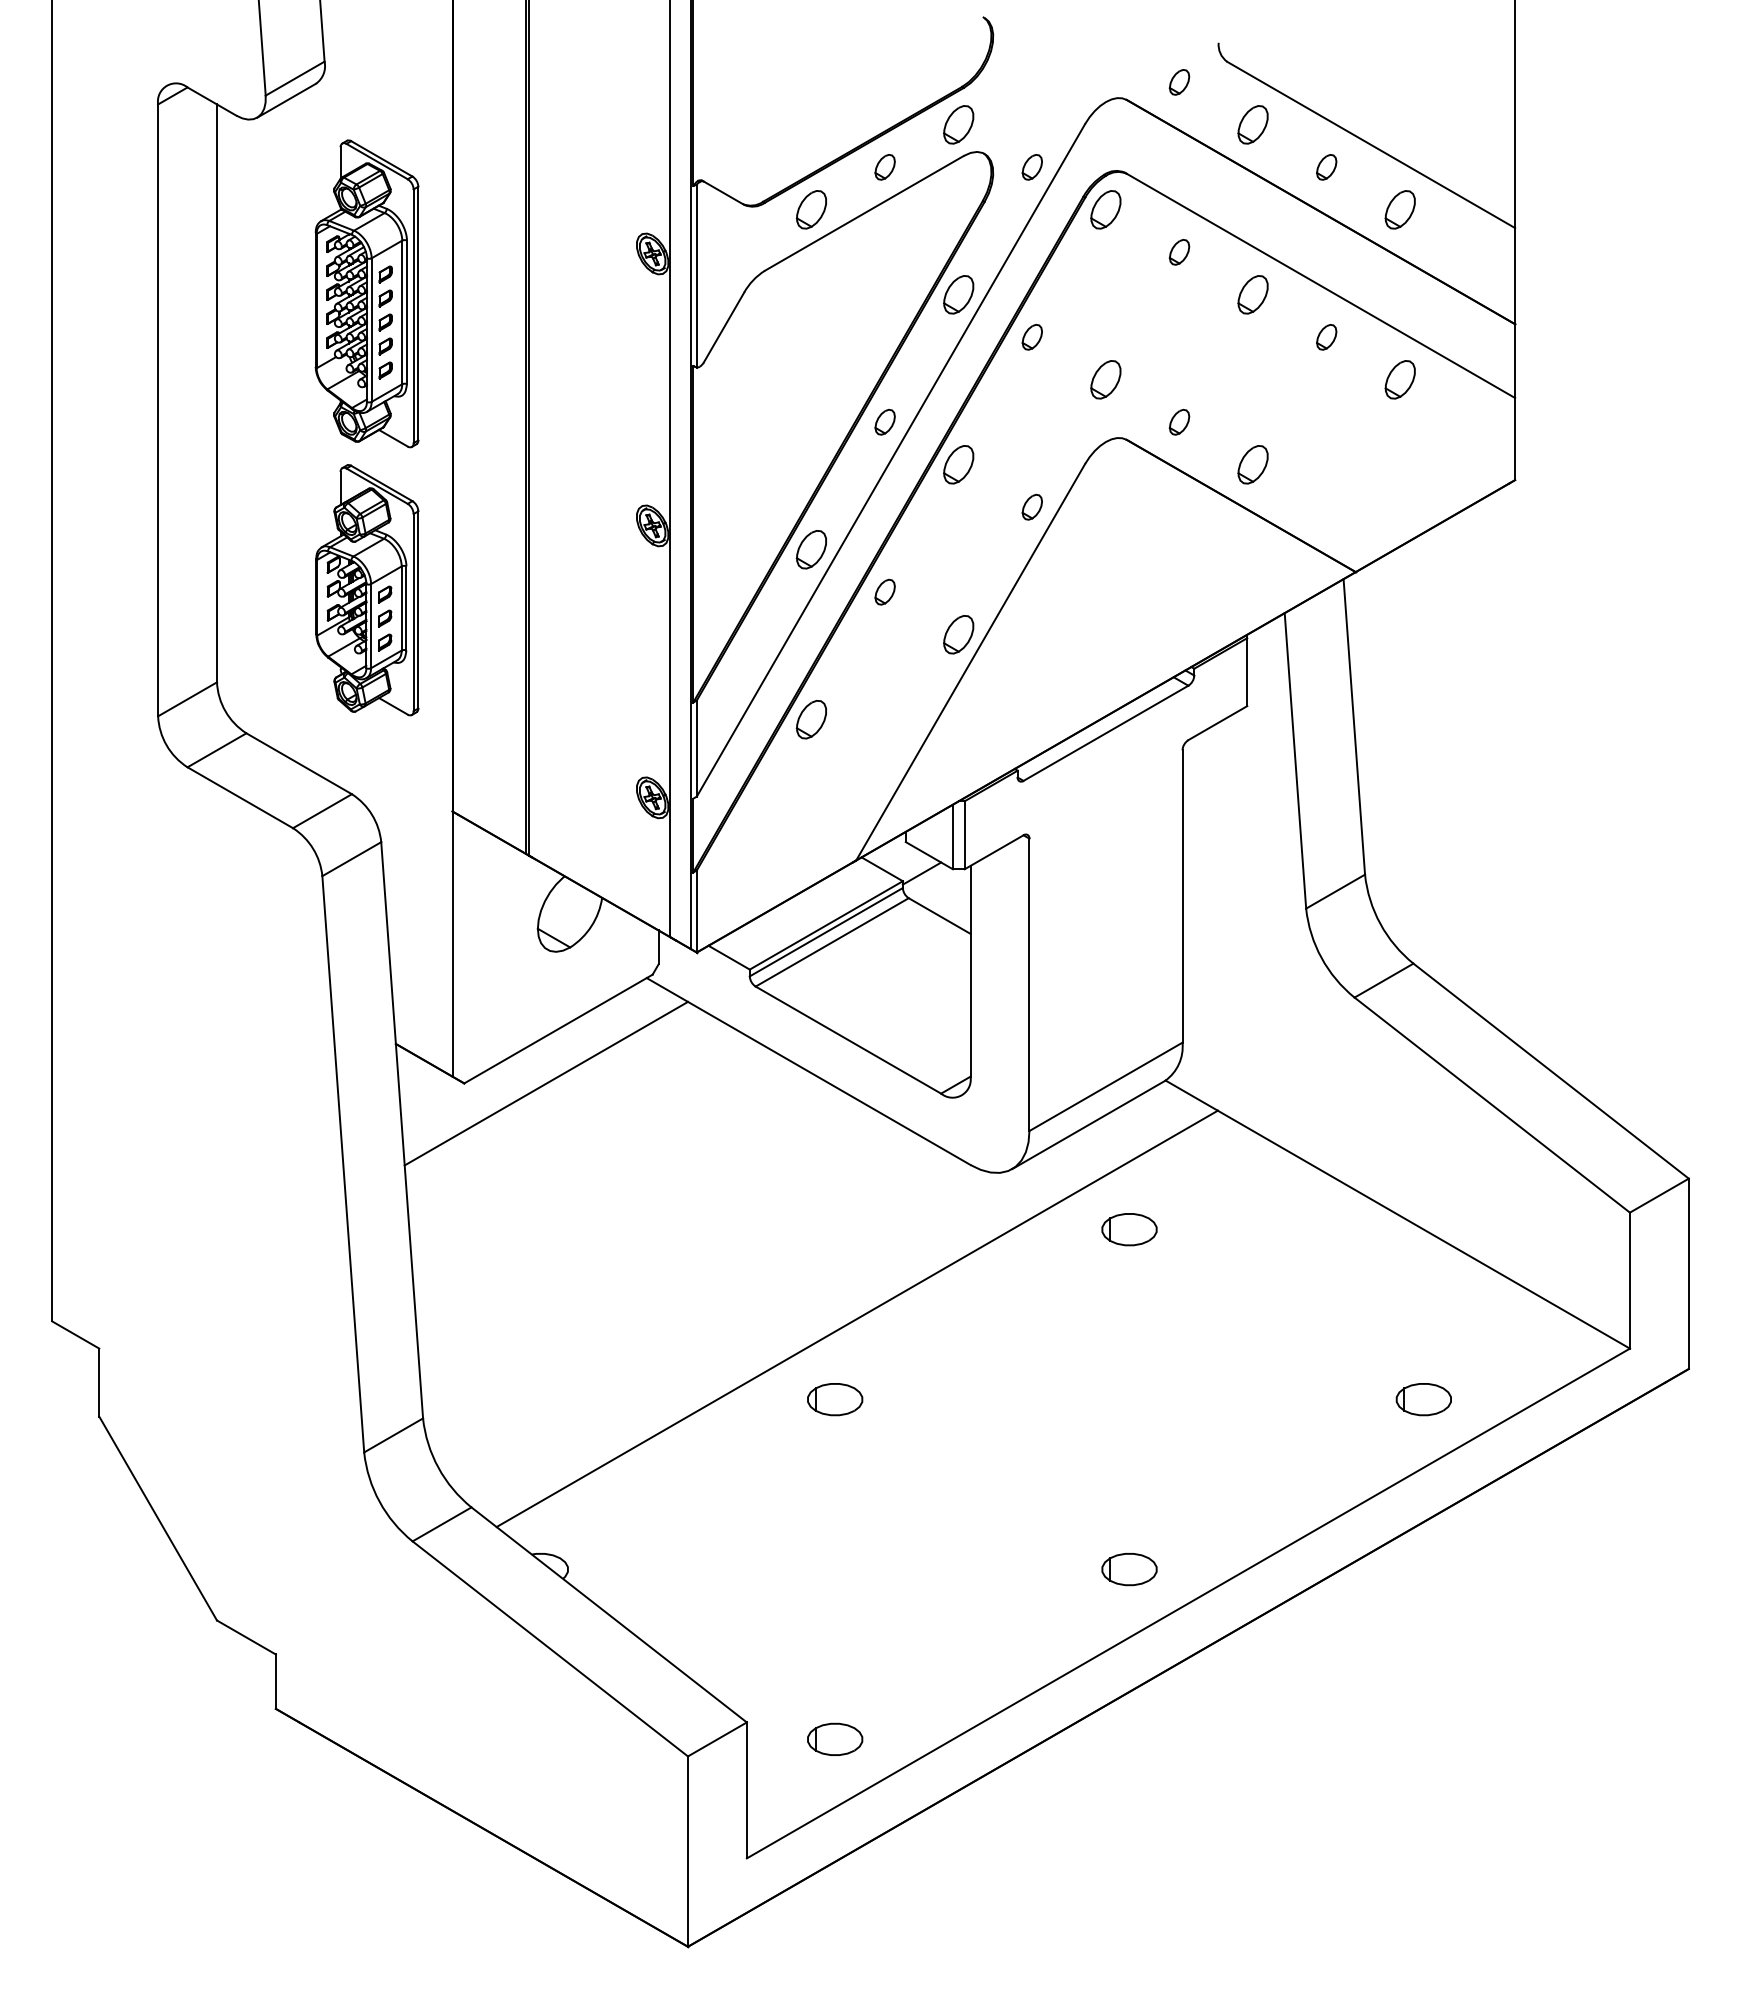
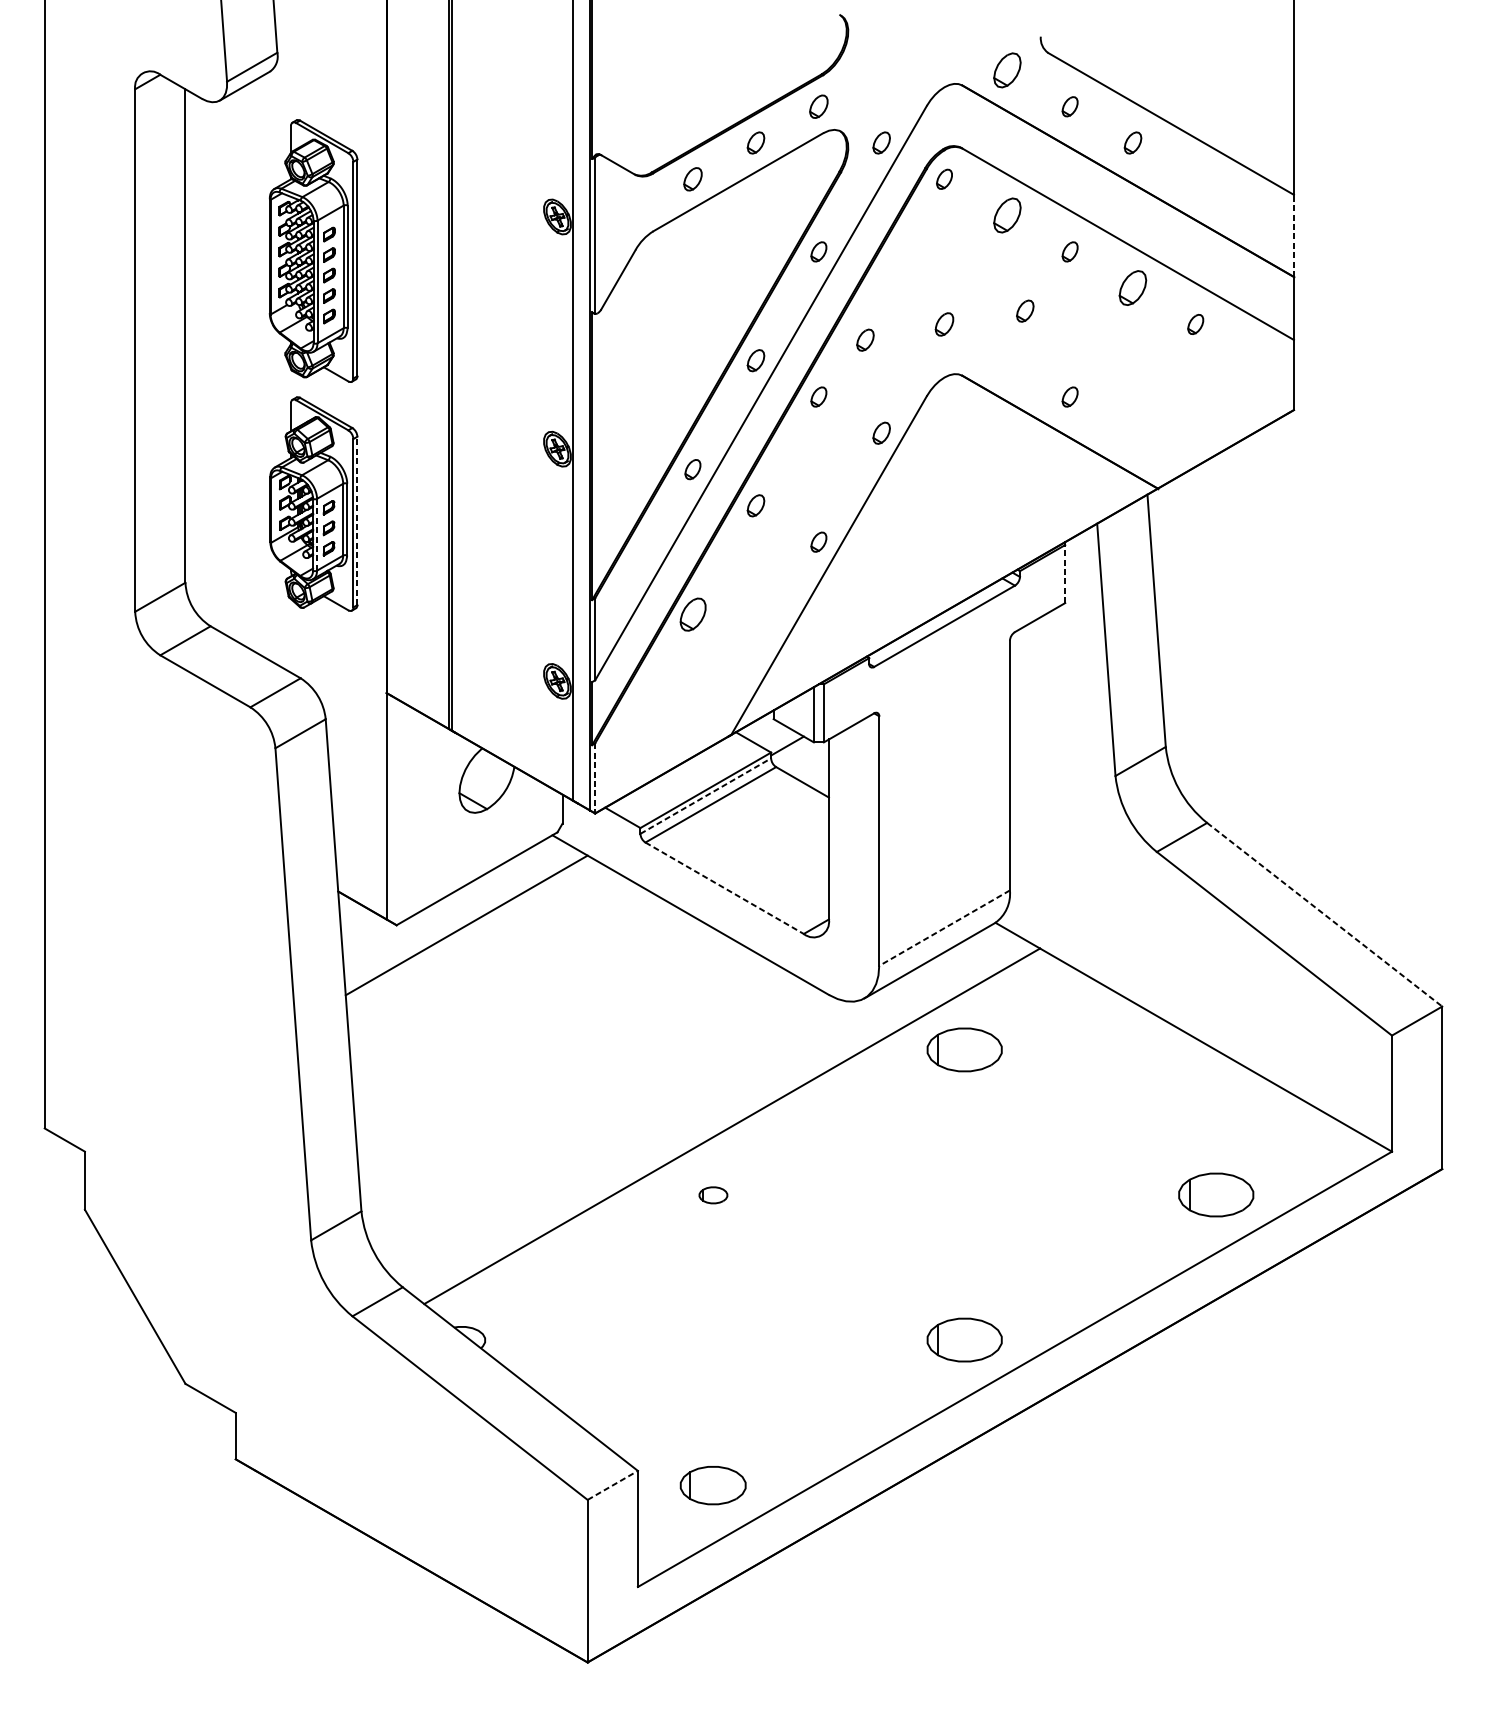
part: (1179, 82) -> (1007, 70), size x1.6
part: (958, 124) -> (818, 106), size x0.7
part: (1252, 124) -> (1069, 106), size x0.6
part: (810, 209) -> (692, 179), size x0.7
part: (1105, 209) -> (944, 179), size x0.6
part: (1399, 209) -> (1195, 179), removed
part: (1179, 252) -> (1007, 215), size x1.6
line: (1515, 275) -> (1294, 235), solid -> dashed
part: (958, 294) -> (818, 251), size x0.6
part: (1252, 294) -> (1069, 251), size x0.6
part: (1031, 337) -> (864, 340), moved
part: (1326, 337) -> (1132, 288), size x1.6
part: (1105, 379) -> (944, 324), size x0.7
part: (1399, 379) -> (1195, 324), size x0.6
part: (1179, 421) -> (1025, 310), moved
part: (958, 464) -> (818, 396), size x0.6
part: (1252, 464) -> (1069, 396), size x0.6
part: (810, 549) -> (692, 469), size x0.6
line: (418, 609) -> (357, 520), solid -> dashed
line: (371, 625) -> (317, 534), solid -> dashed
part: (958, 634) -> (818, 541), size x0.6
line: (1247, 672) -> (1065, 574), solid -> dashed
line: (696, 912) -> (594, 779), solid -> dashed
line: (826, 931) -> (705, 795), solid -> dashed
line: (848, 1040) -> (724, 888), solid -> dashed
line: (1551, 1071) -> (1325, 915), solid -> dashed
line: (1105, 1087) -> (944, 928), solid -> dashed
part: (1129, 1229) -> (964, 1049), size x1.6
part: (835, 1399) -> (713, 1195), size x0.6
part: (1423, 1399) -> (1215, 1195), size x1.6
part: (1129, 1569) -> (964, 1340), size x1.6
part: (835, 1738) -> (713, 1484), size x1.4
line: (717, 1739) -> (612, 1485), solid -> dashed

